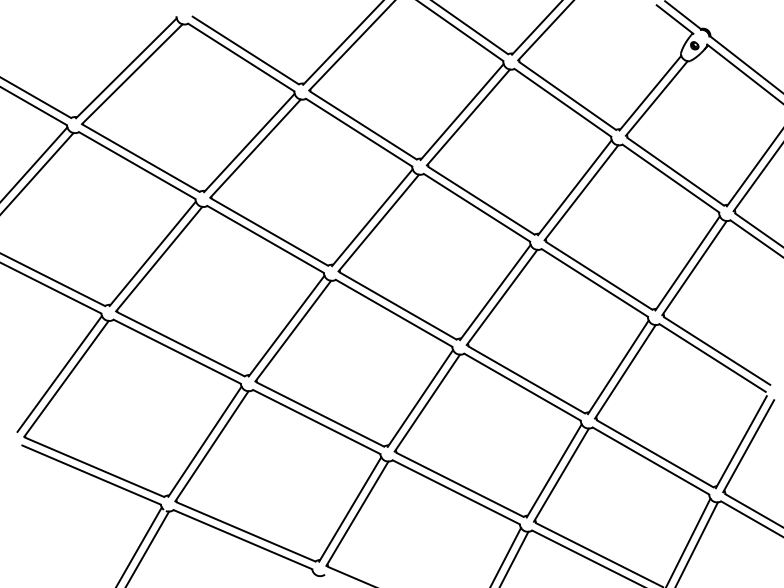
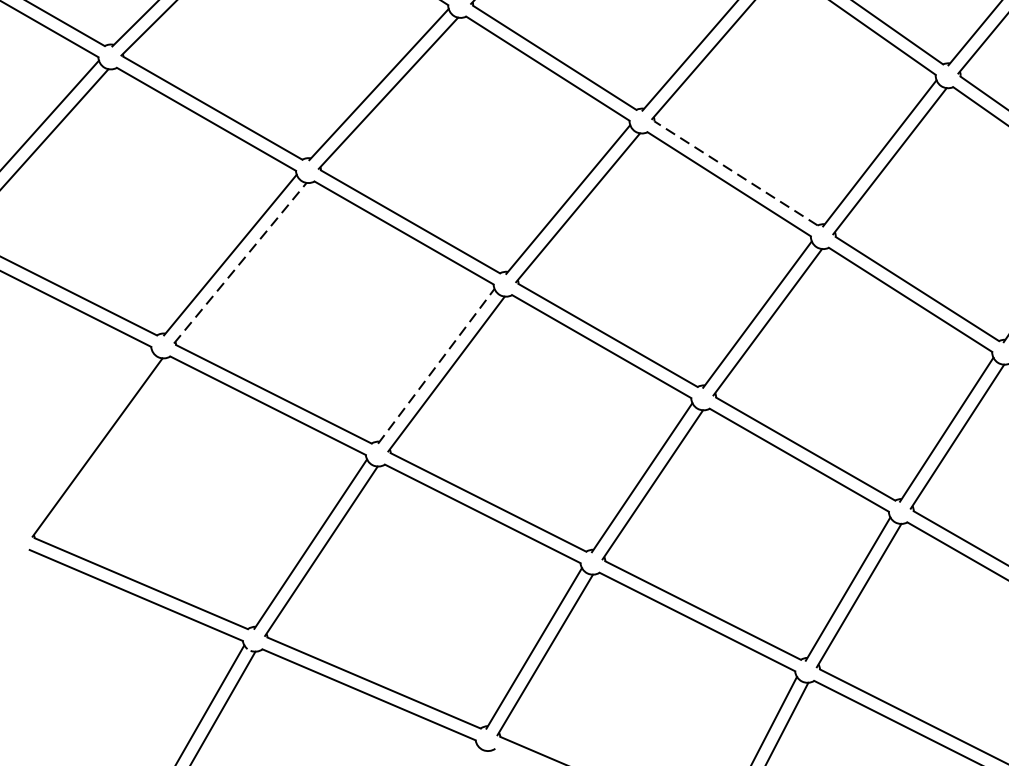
line: (481, 200) -> (736, 173), solid -> dashed
line: (159, 259) -> (240, 263), solid -> dashed
line: (286, 326) -> (436, 366), solid -> dashed
line: (59, 373) -> (86, 439), removed

